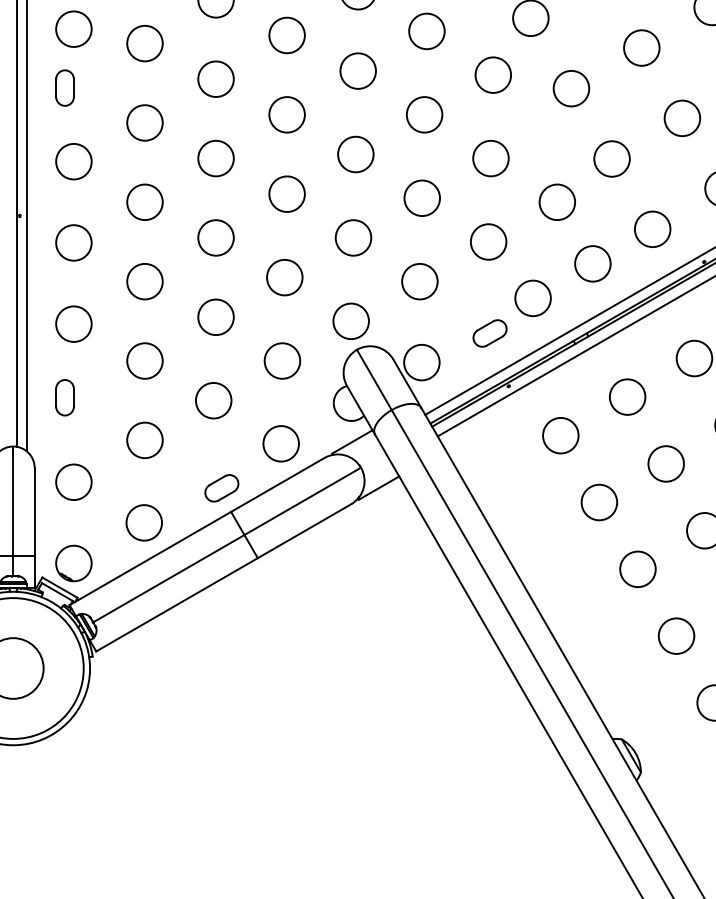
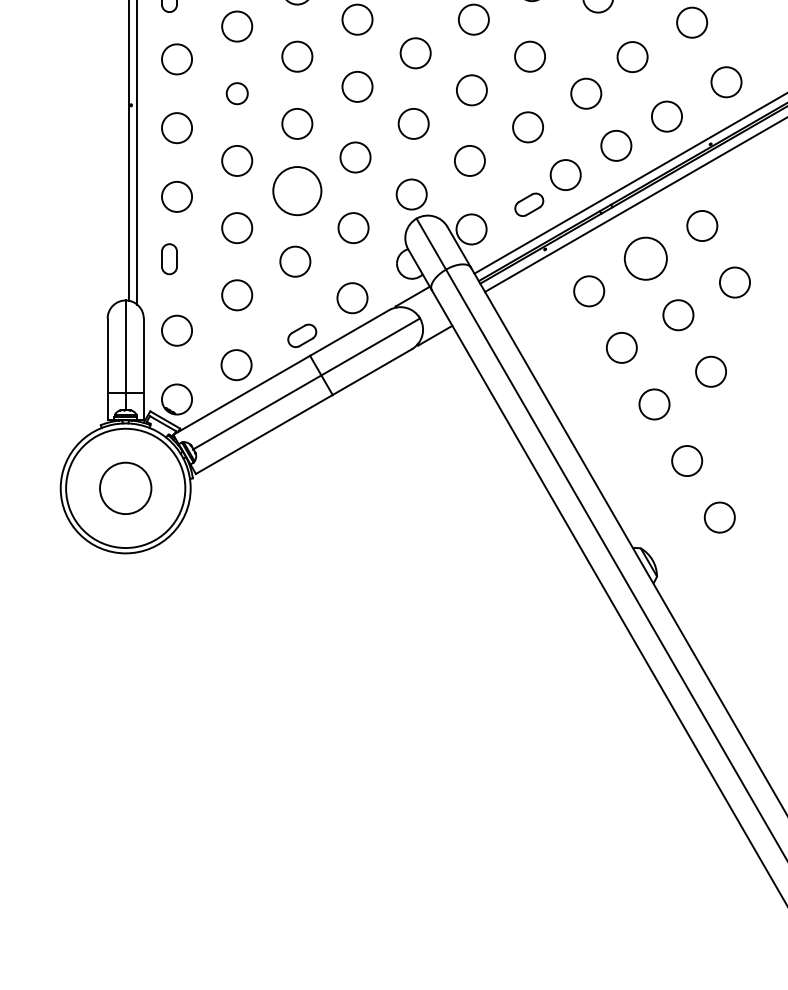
circle: (145, 202) -> (237, 93), size x0.7
circle: (216, 317) -> (297, 191), size x1.6
circle: (627, 396) -> (645, 258), size x1.4

